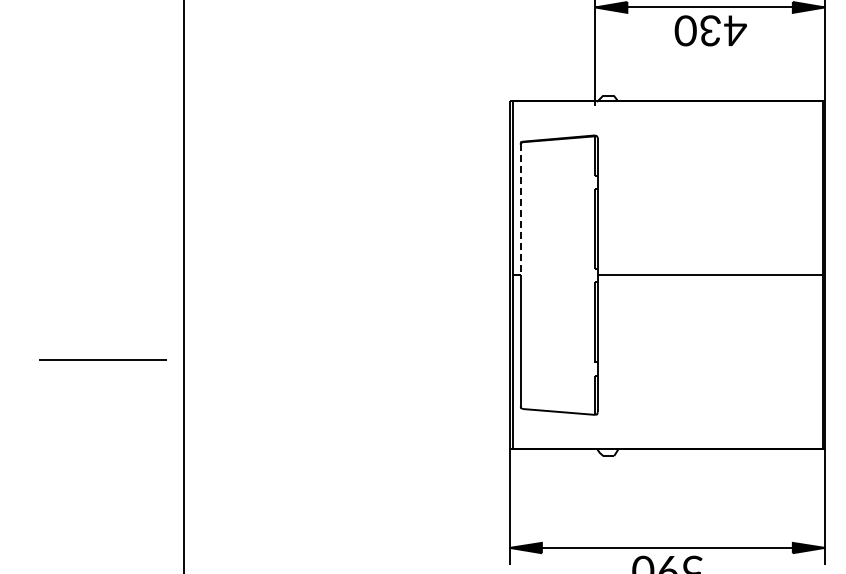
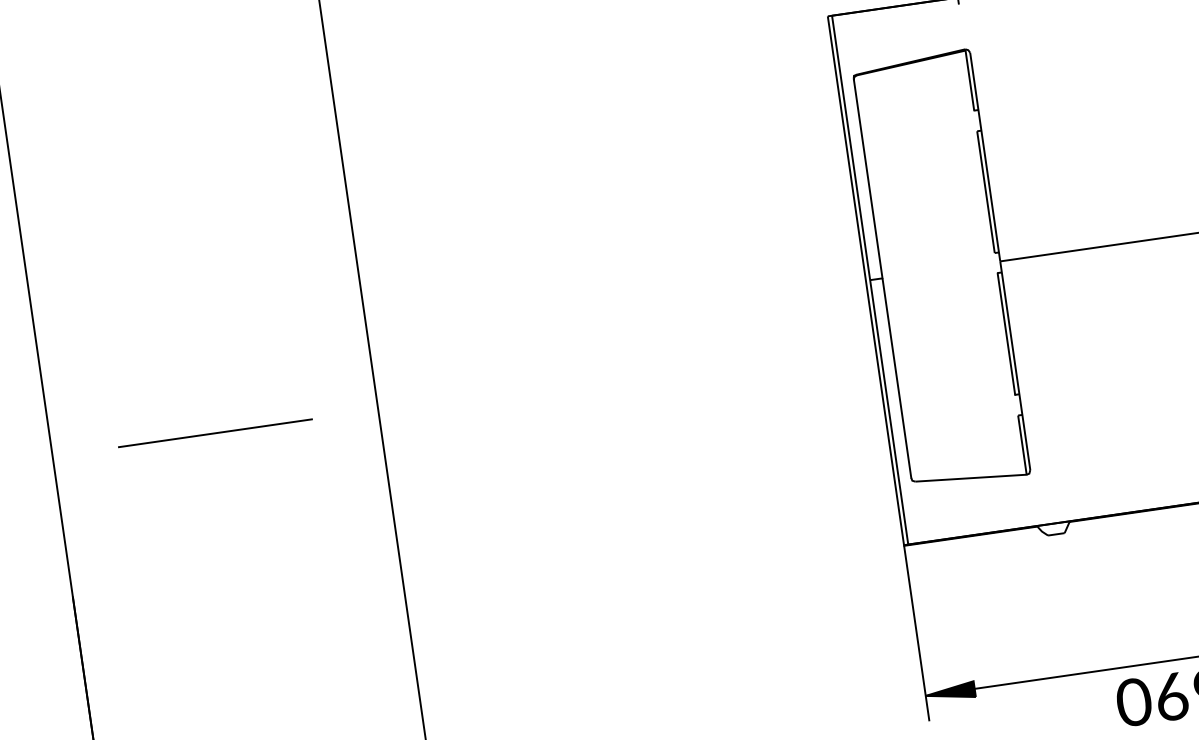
line: (520, 209) -> (867, 178), dashed -> solid
line: (102, 359) -> (214, 432), moved

